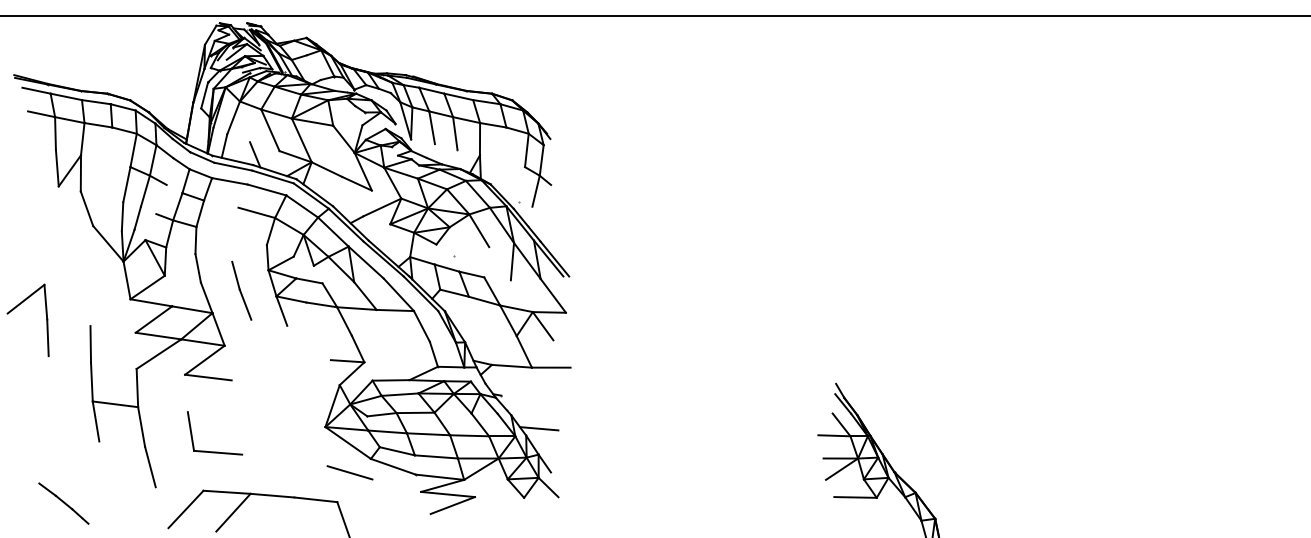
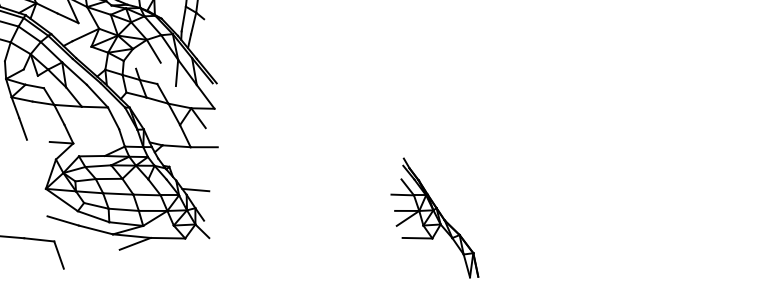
line: (522, 184) -> (184, 18), added
line: (292, 341) -> (22, 128), added
line: (396, 485) -> (95, 229), added
line: (499, 497) -> (167, 238), added

